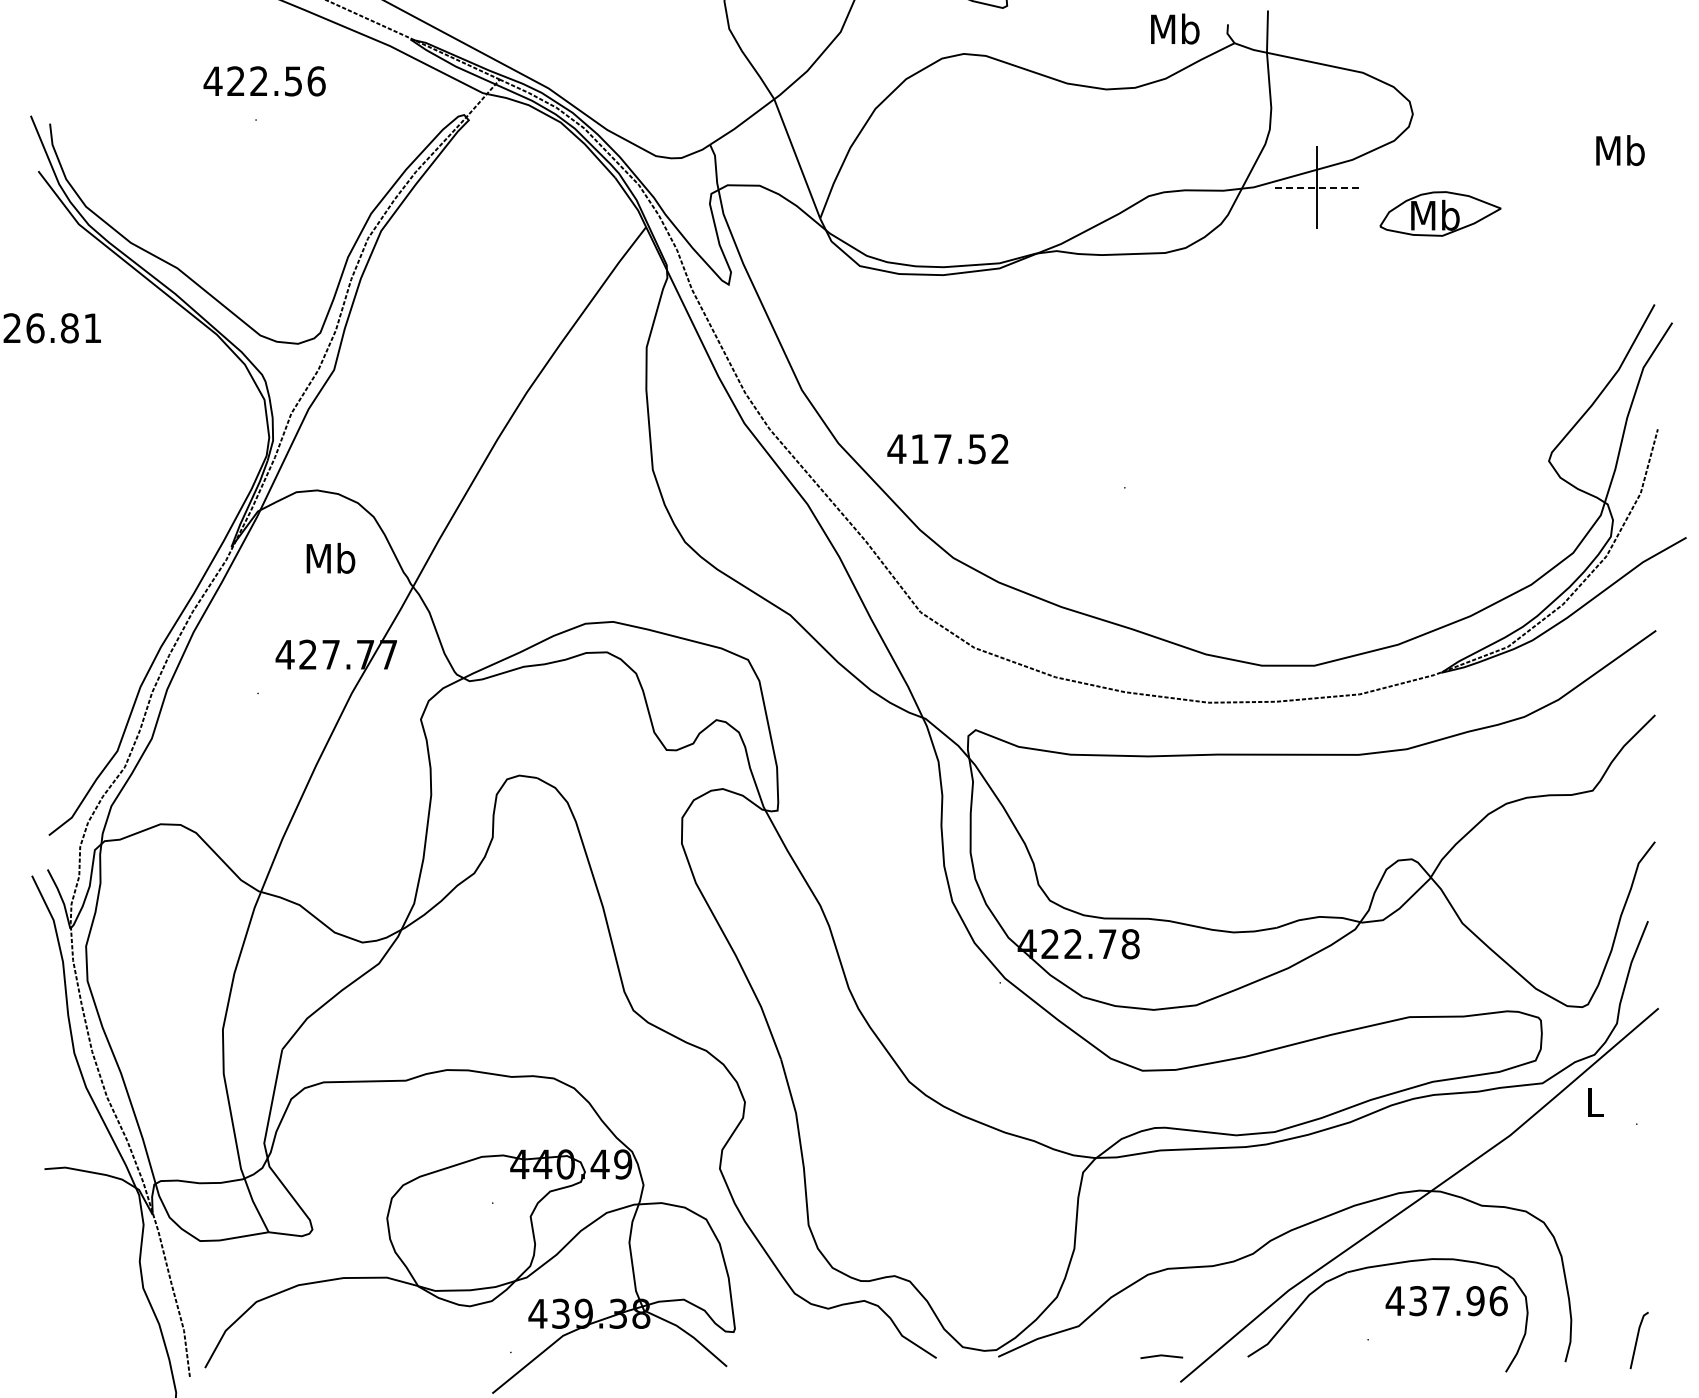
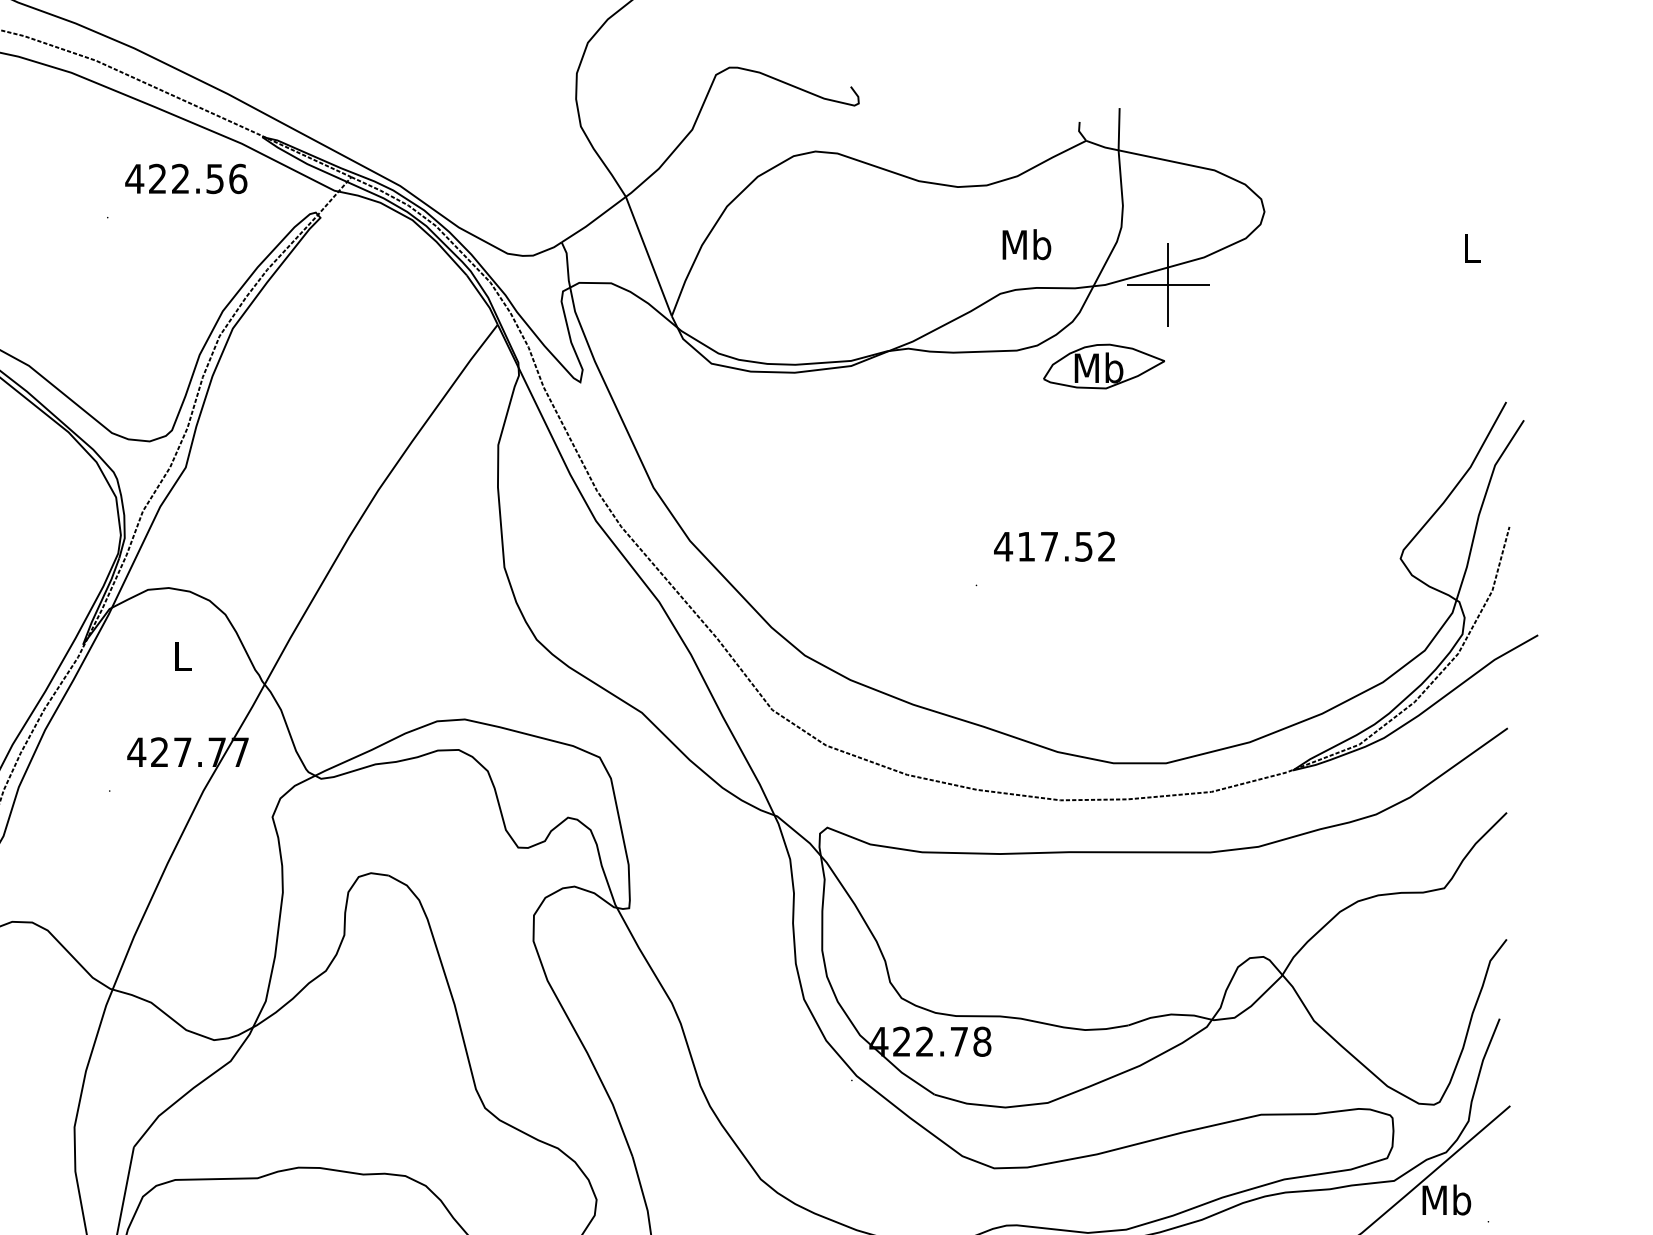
text: (1175, 28) -> (1027, 244), moved
text: (264, 81) -> (186, 179), moved
text: (1620, 150) -> (1472, 248), Mb -> L
line: (1316, 187) -> (1168, 285), dashed -> solid
part: (1440, 213) -> (1104, 366), moved
text: (947, 449) -> (1054, 547), moved
text: (330, 557) -> (182, 655), Mb -> L
text: (1595, 1102) -> (1447, 1200), L -> Mb

